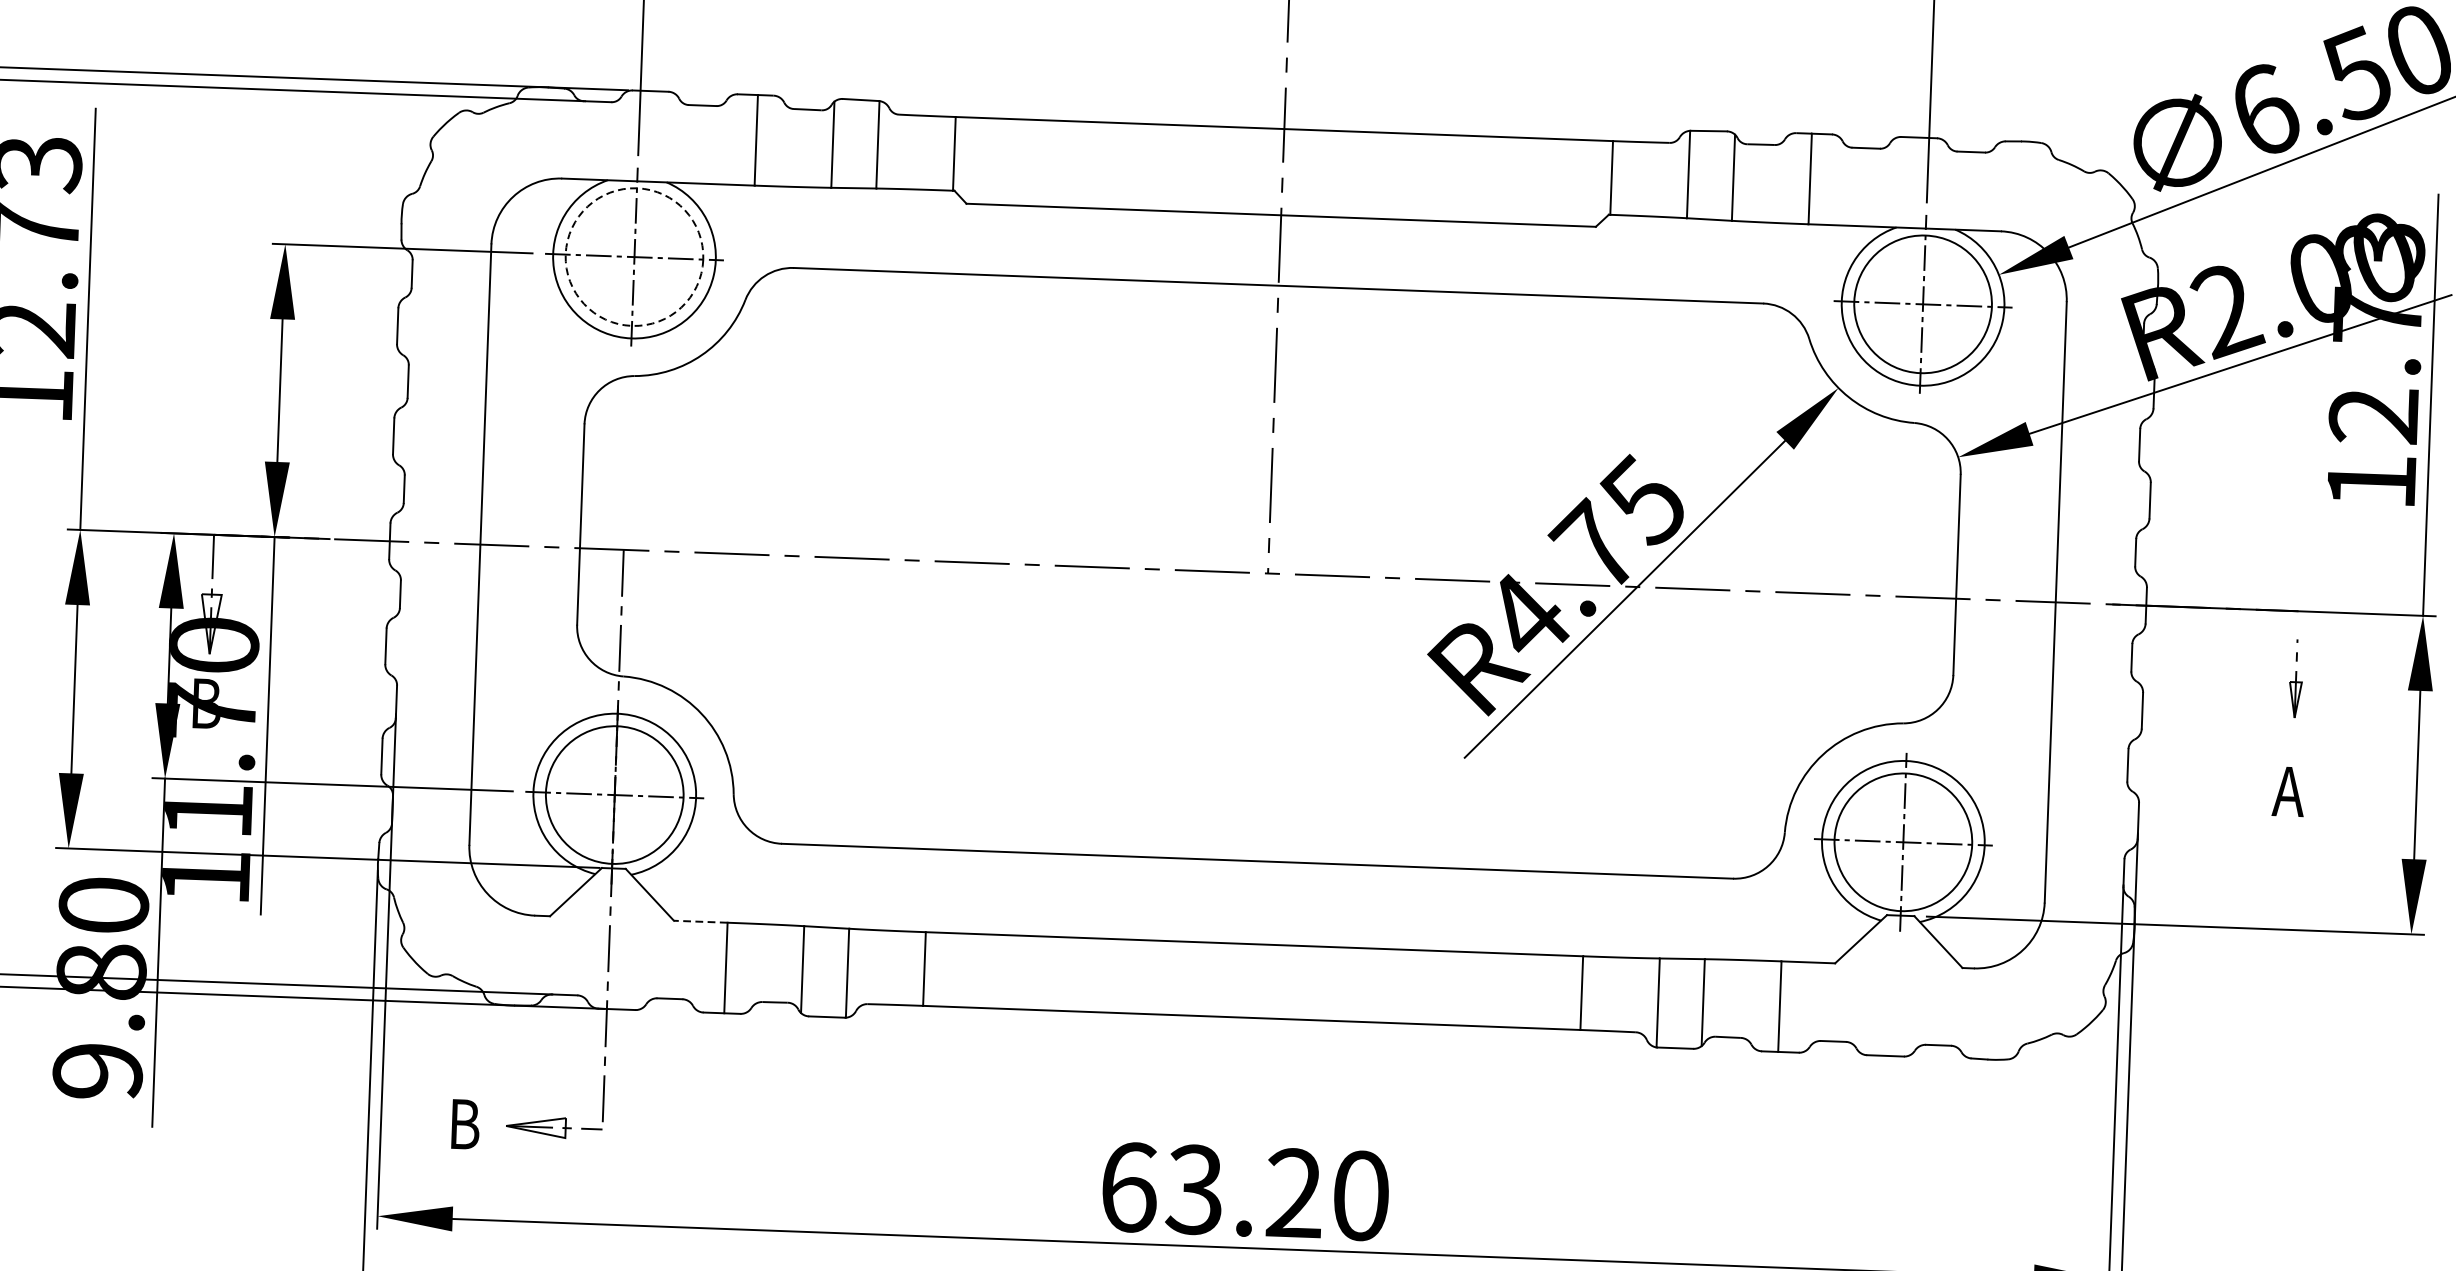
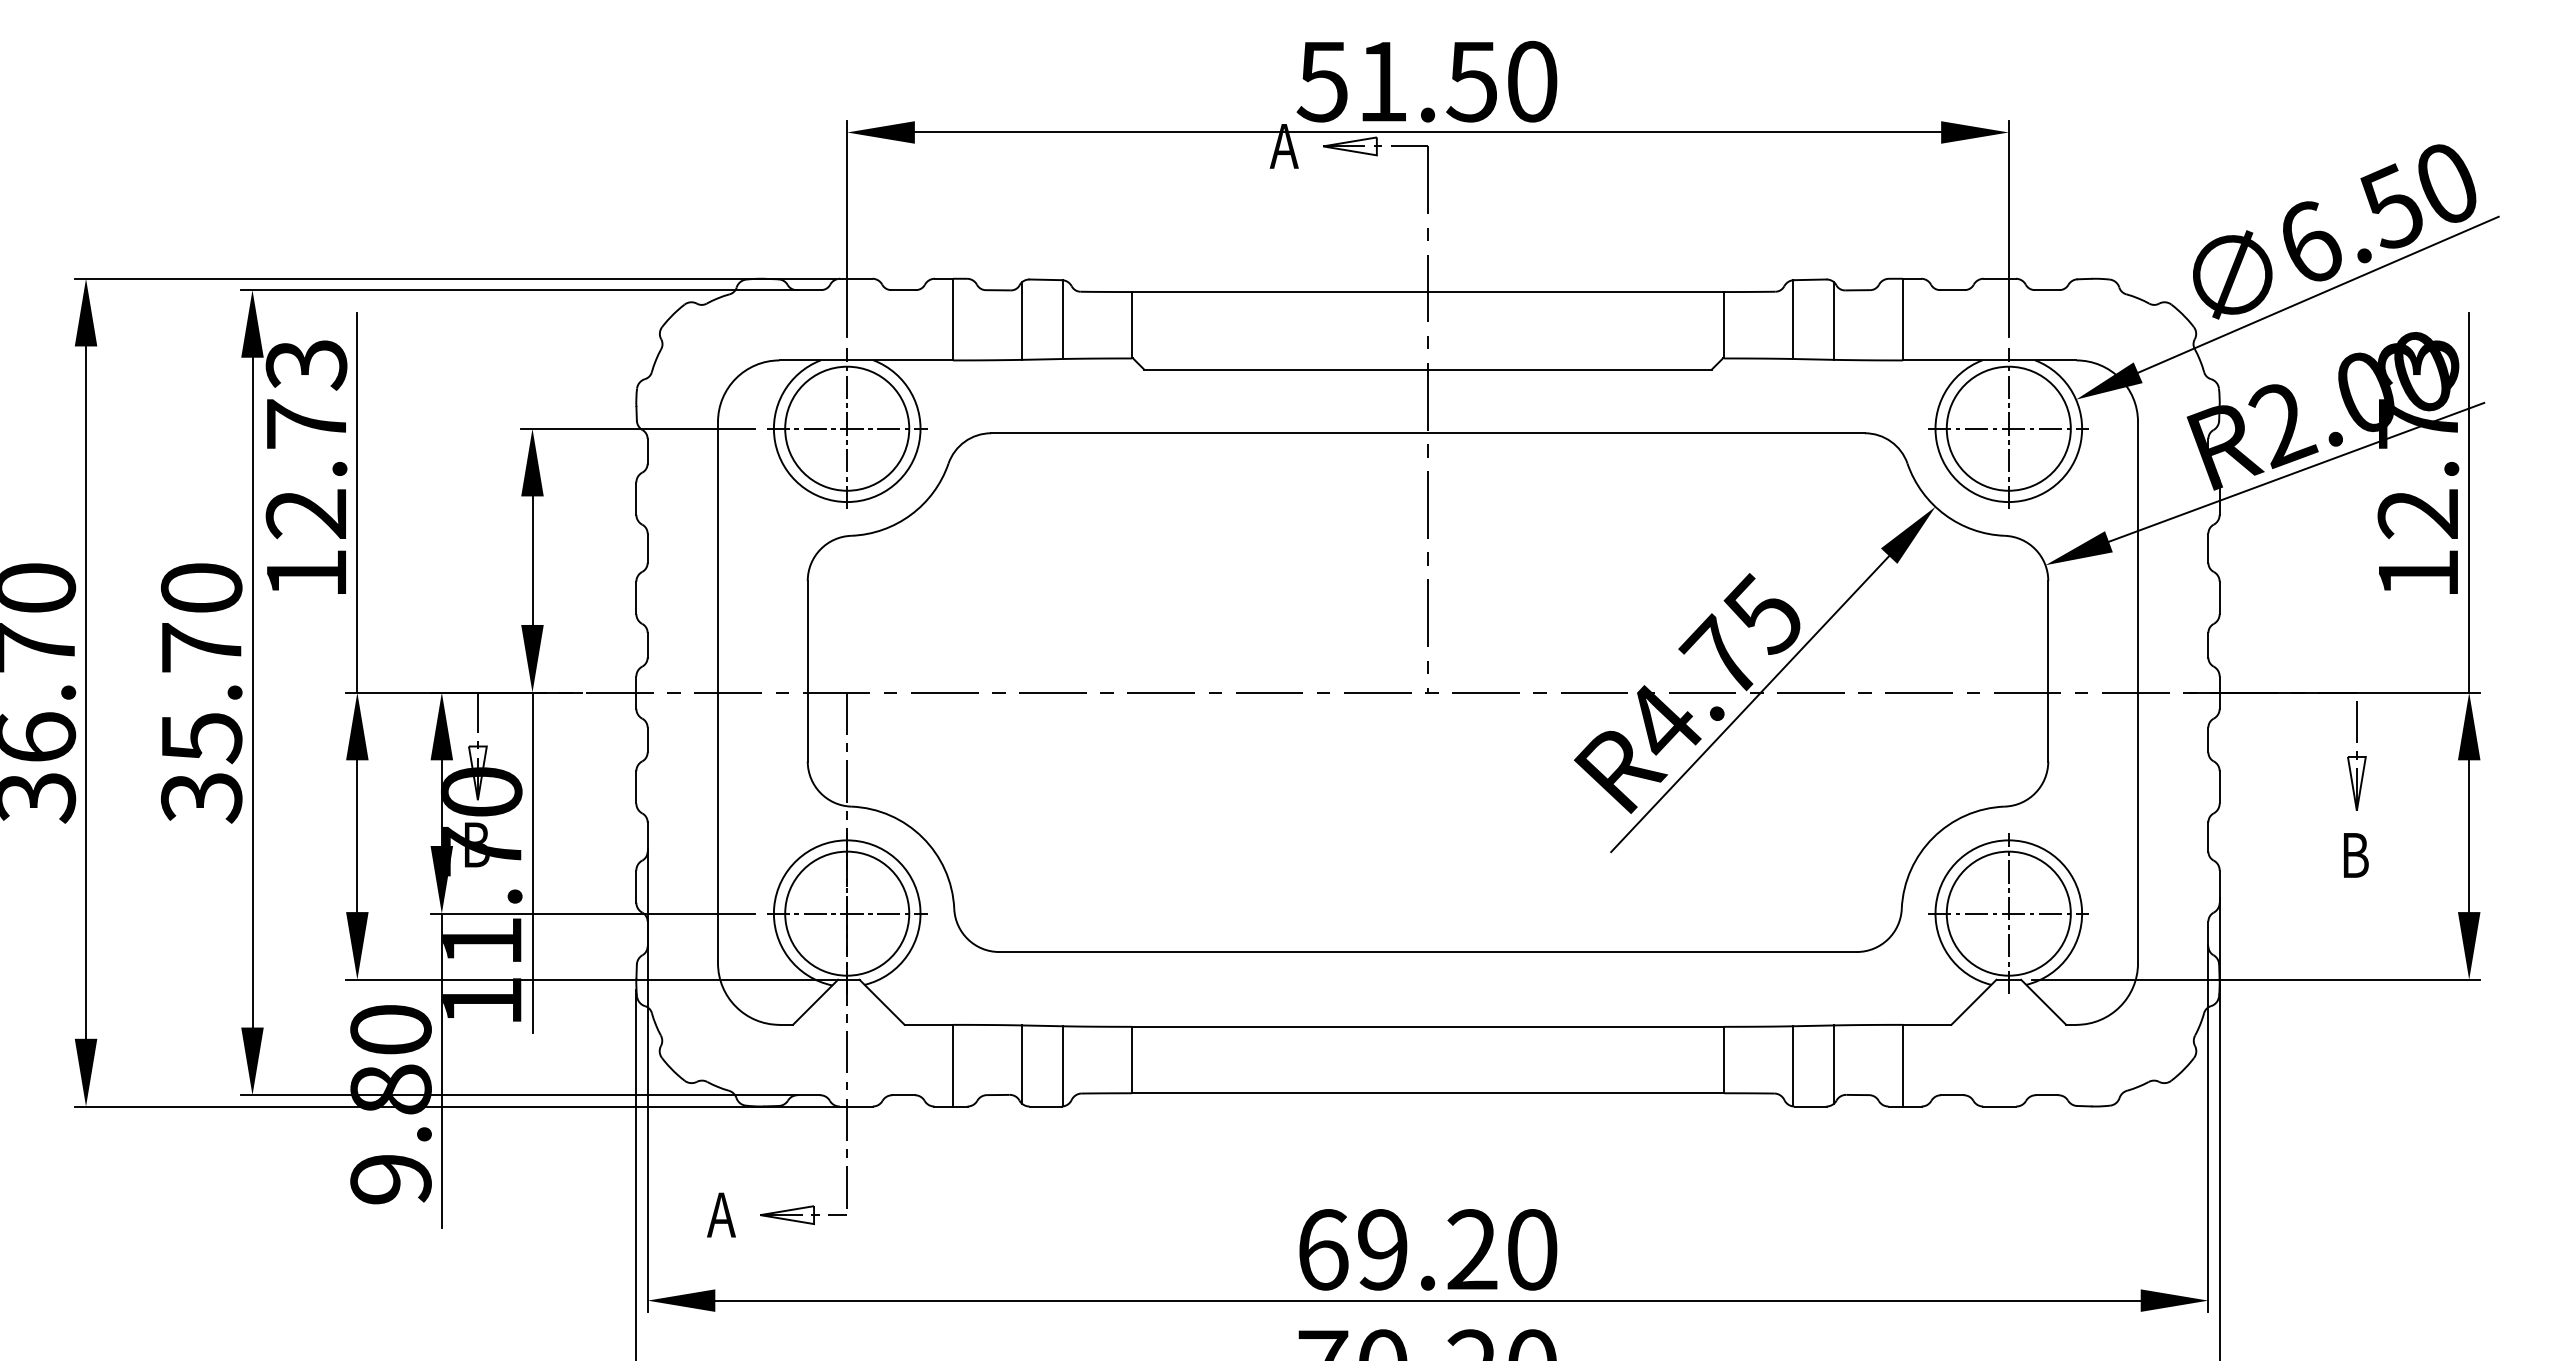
circle: (634, 256) -> (847, 428), dashed -> solid
part: (2295, 680) -> (2356, 755), size x1.67
text: (2288, 791) -> (2353, 855), A -> B
line: (700, 921) -> (928, 1024), dashed -> solid
text: (463, 1123) -> (721, 1214), B -> A
text: (1193, 1189) -> (1381, 1249), 63.20 -> 69.20

